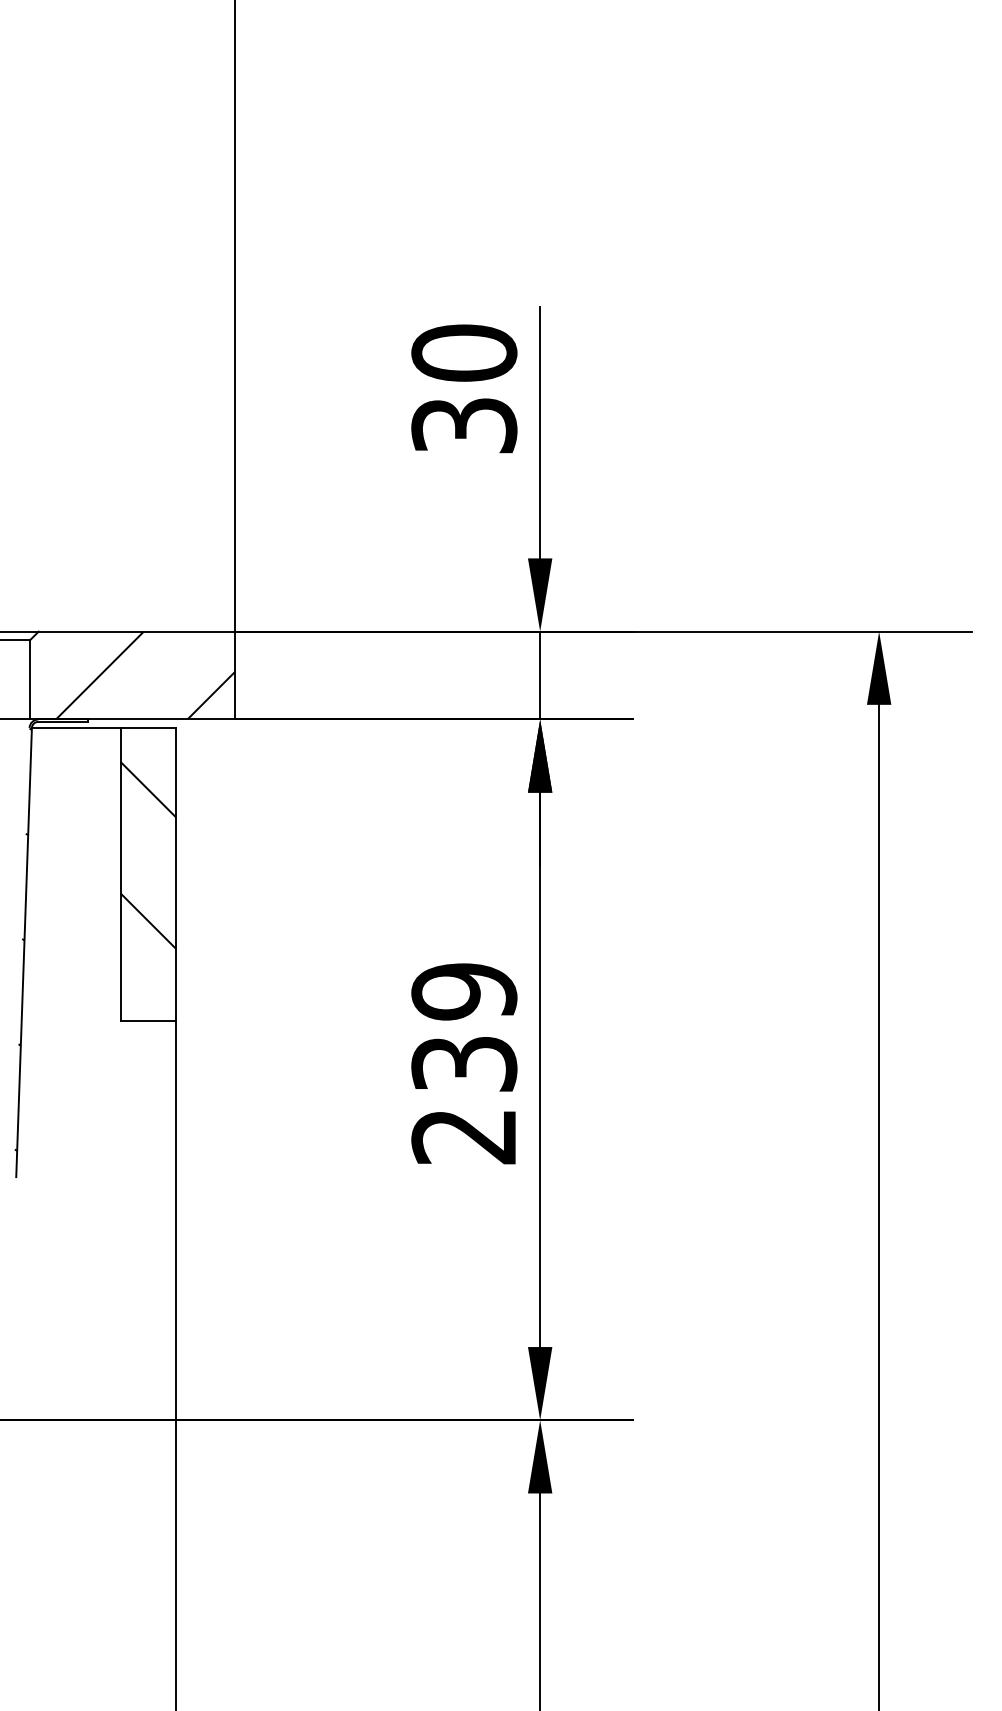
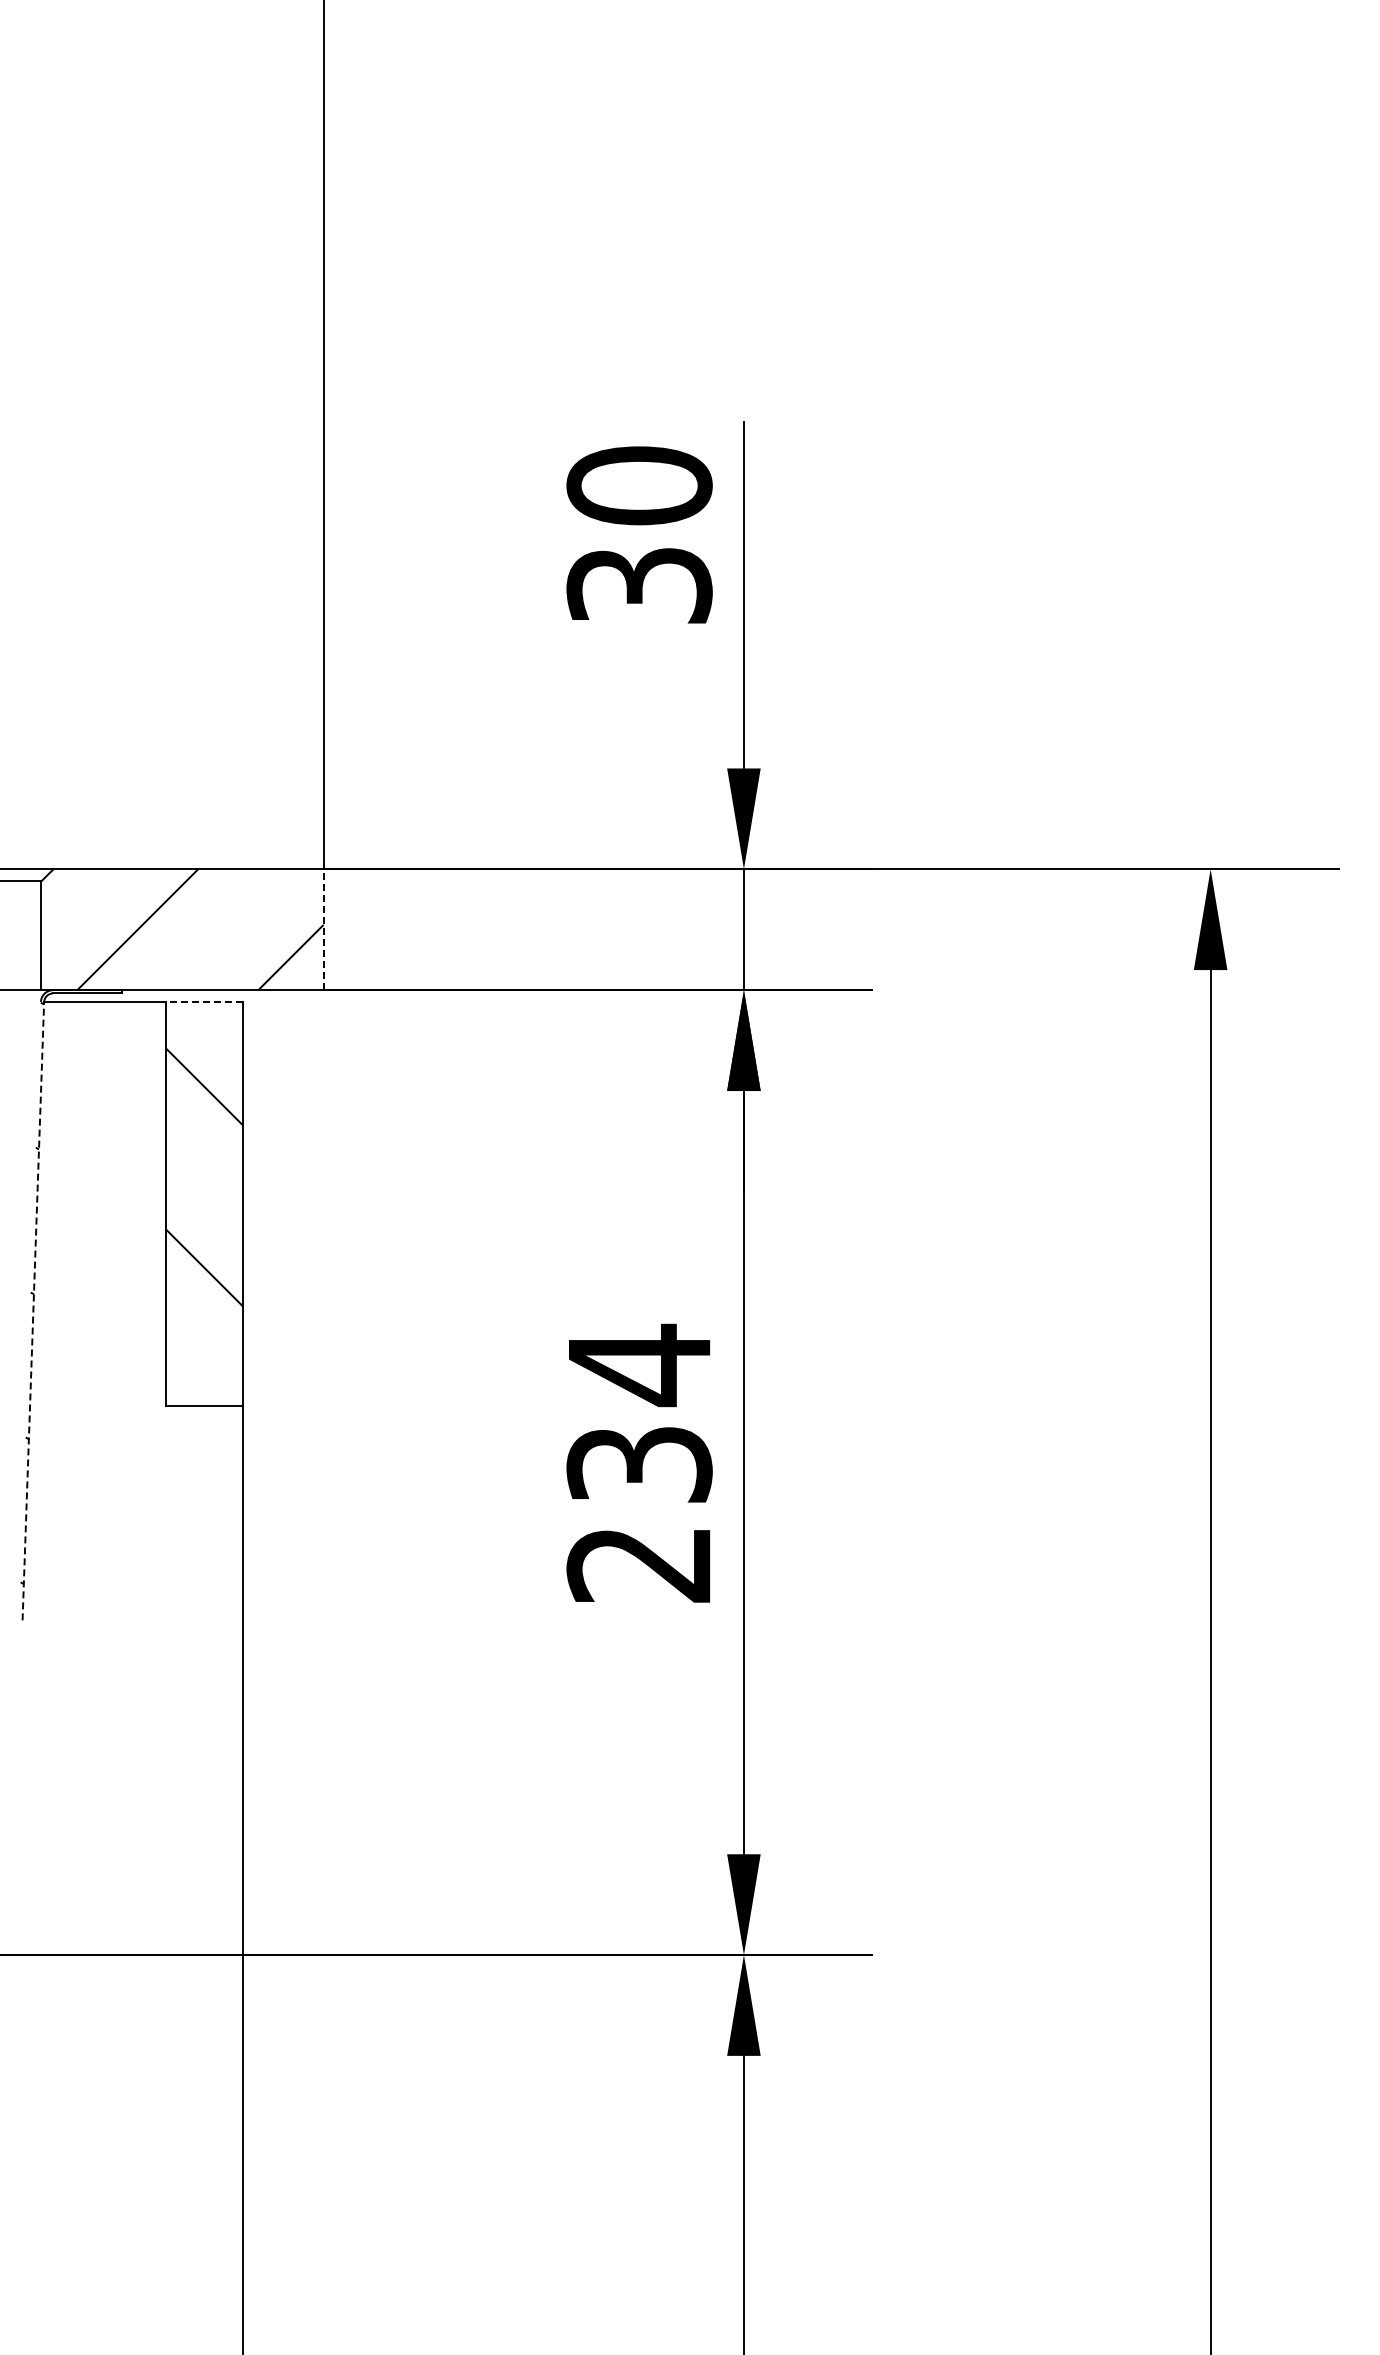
line: (234, 675) -> (323, 929), solid -> dashed
line: (148, 728) -> (204, 1002), solid -> dashed
line: (24, 952) -> (33, 1310), solid -> dashed
text: (464, 992) -> (639, 1365), 239 -> 234

